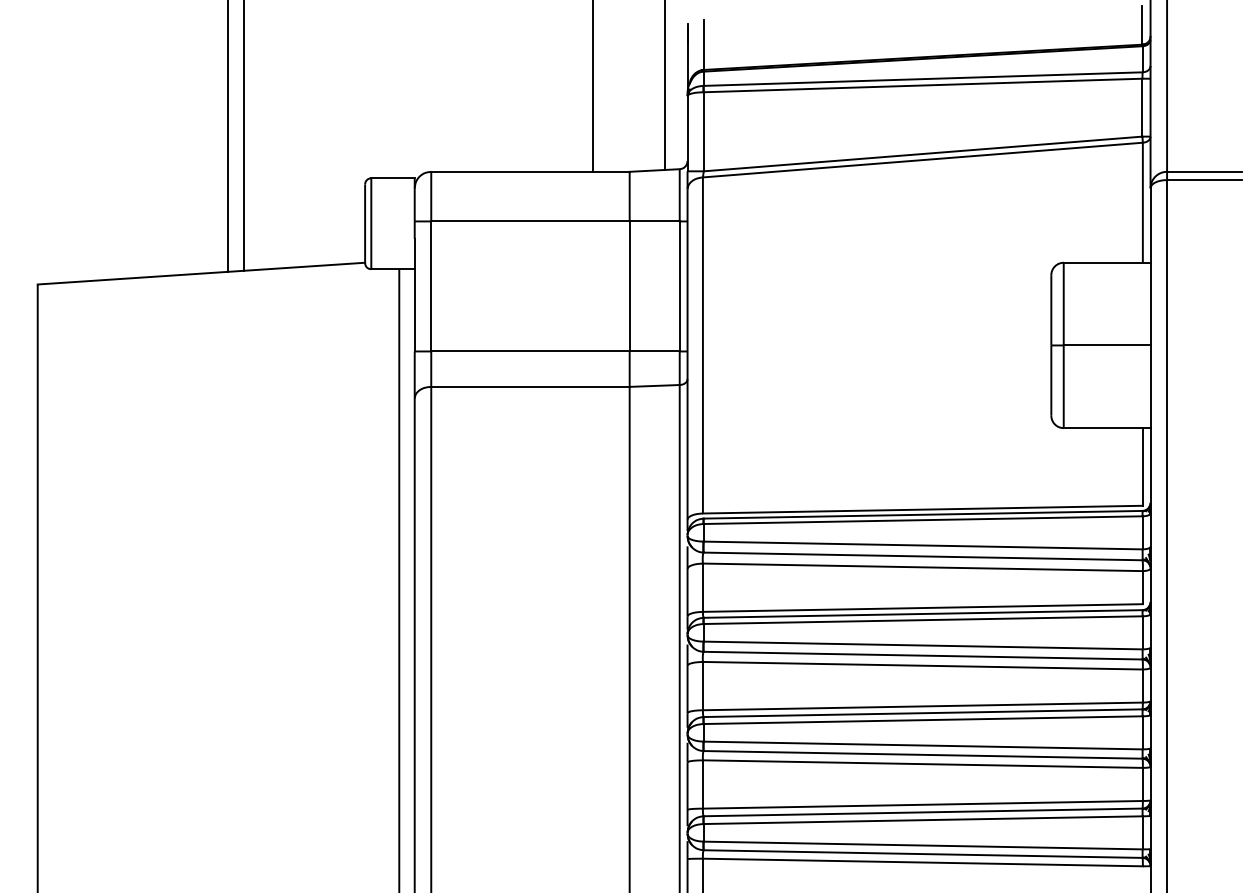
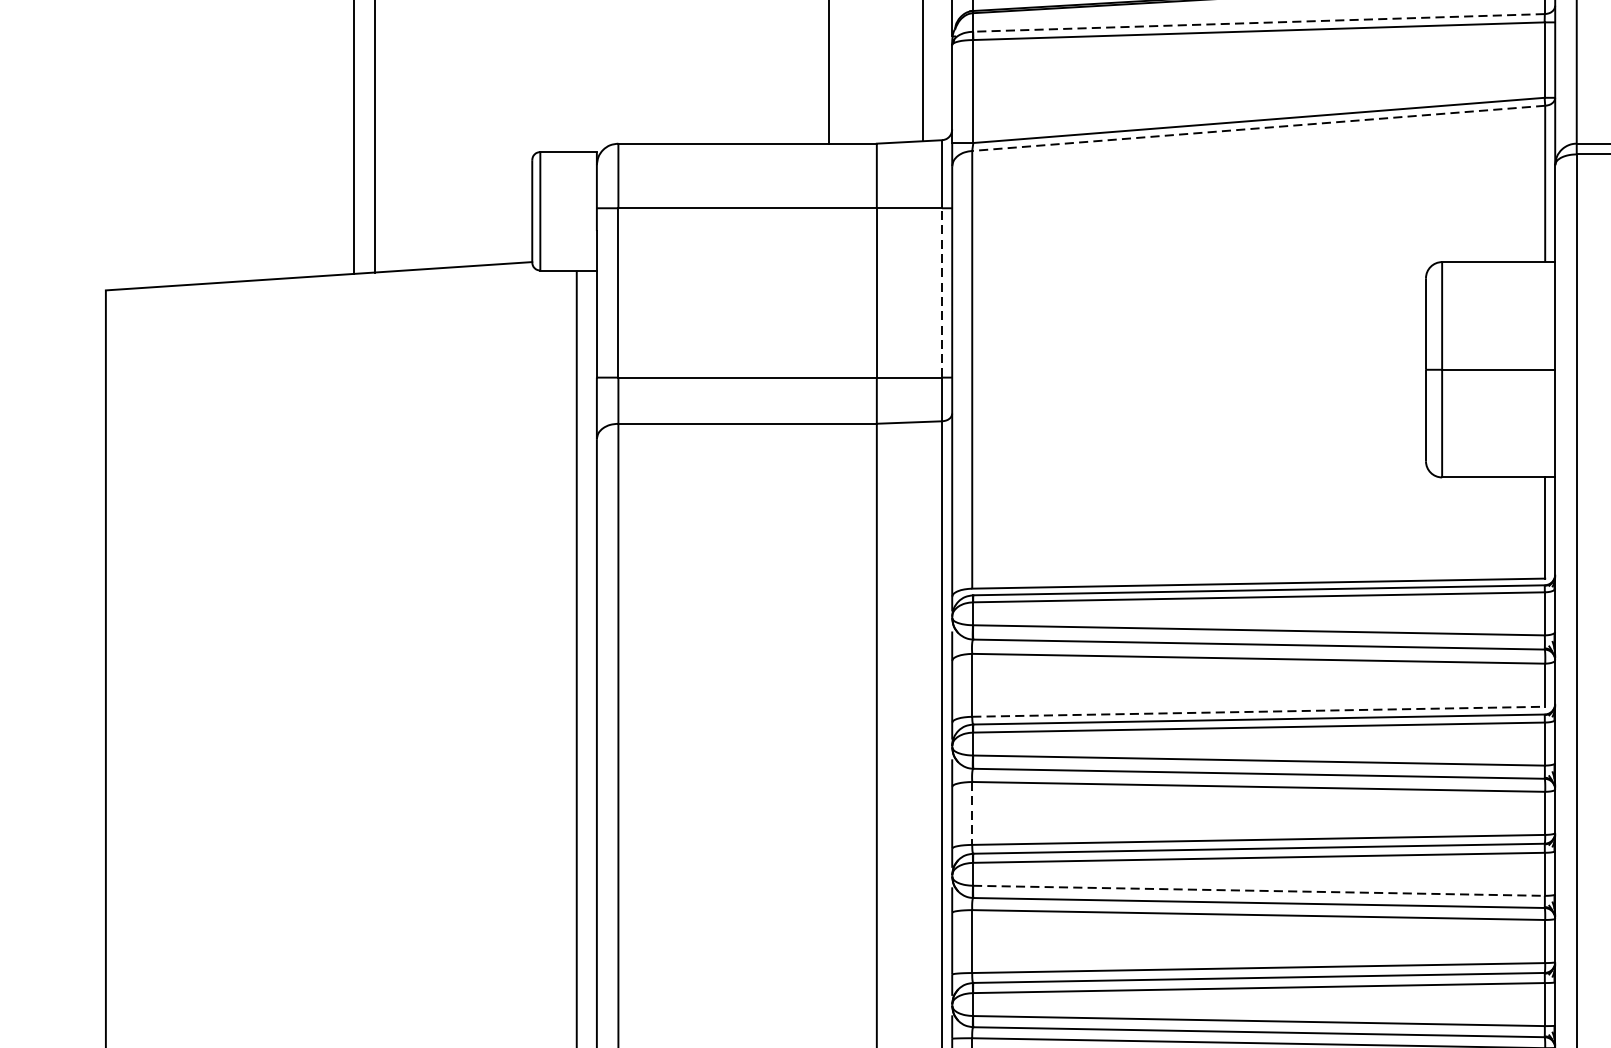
line: (923, 79) -> (1259, 23), solid -> dashed
line: (922, 160) -> (1258, 128), solid -> dashed
line: (679, 285) -> (941, 291), solid -> dashed
line: (922, 608) -> (1258, 712), solid -> dashed
line: (702, 686) -> (971, 813), solid -> dashed
line: (923, 745) -> (1259, 890), solid -> dashed

